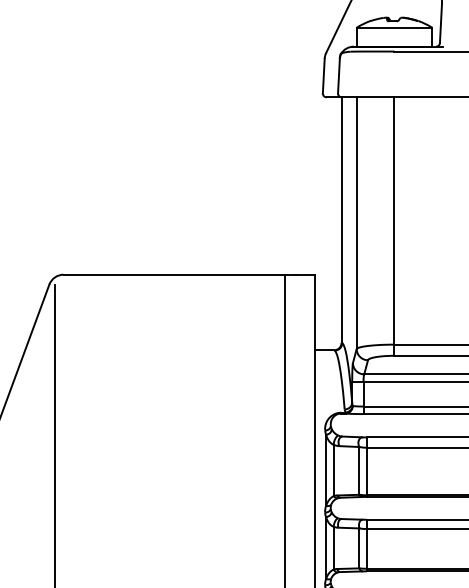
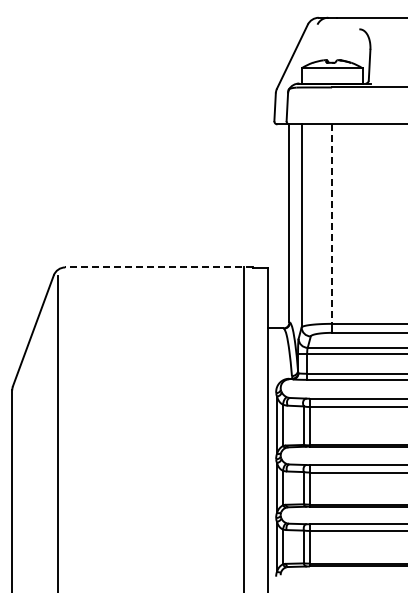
line: (394, 221) -> (332, 224), solid -> dashed
line: (180, 274) -> (159, 267), solid -> dashed

